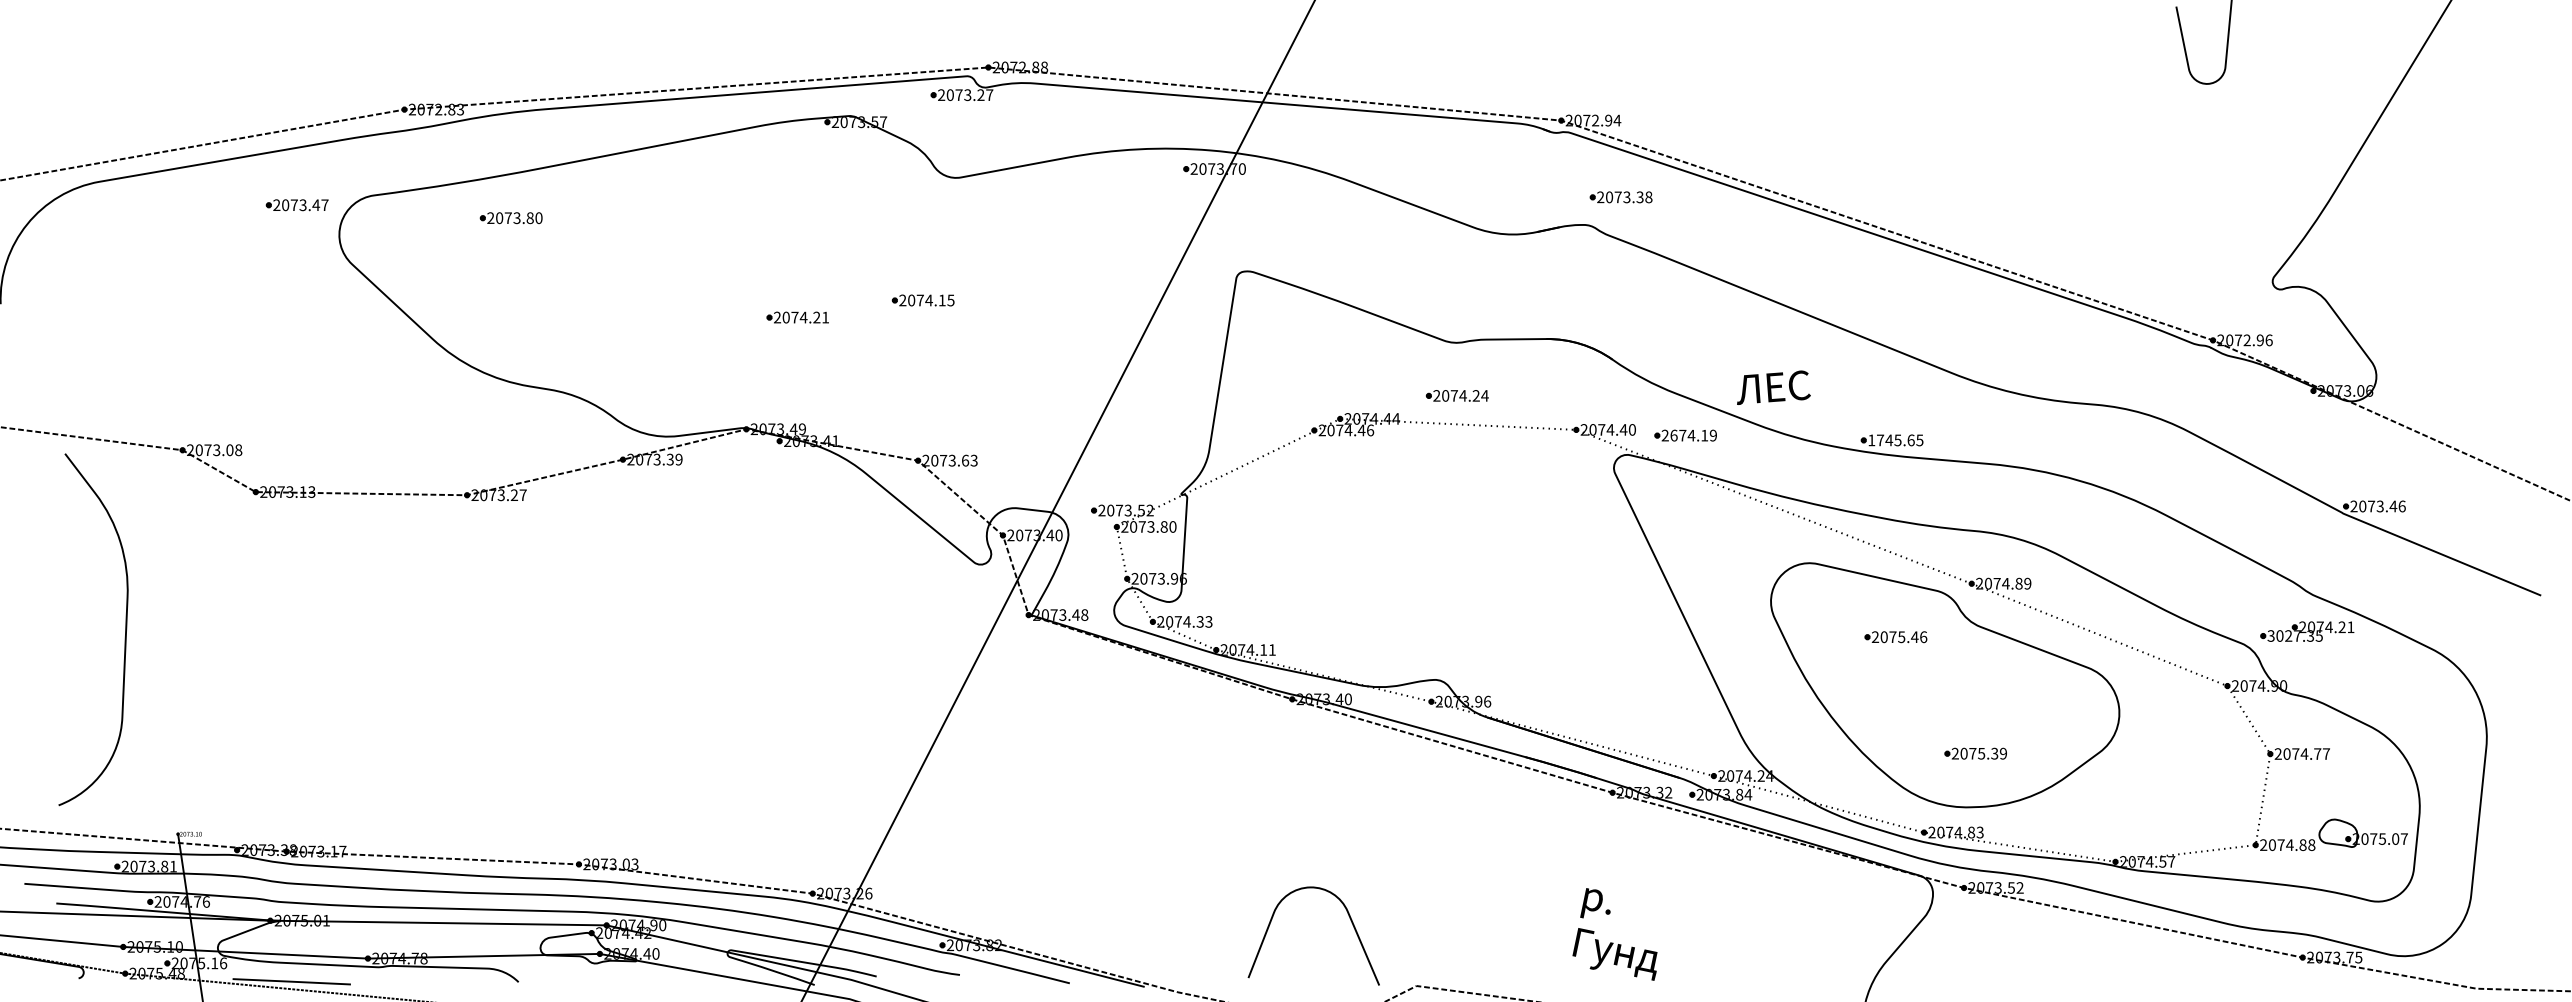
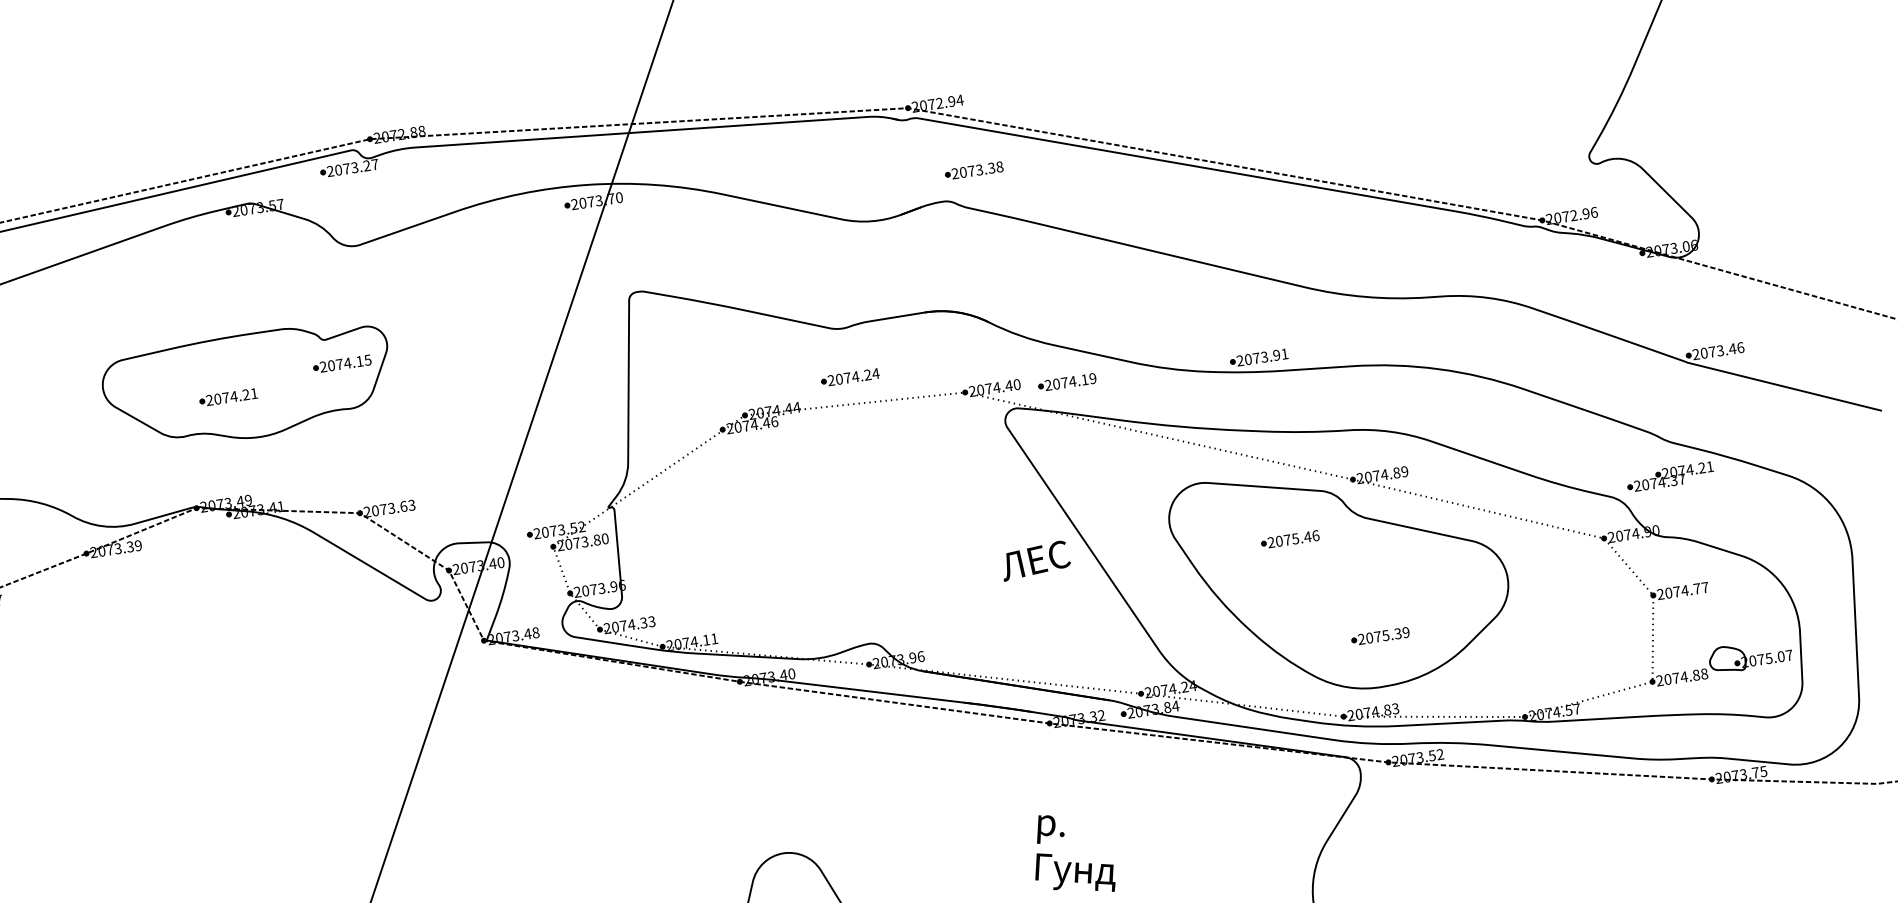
part: (819, 309) -> (247, 386), added
text: (1773, 387) -> (1035, 560), moved
text: (1673, 435) -> (1055, 384), 2674.19 -> 2074.19
text: (1895, 440) -> (1262, 357), 1745.65 -> 2073.91
text: (2294, 635) -> (1659, 482), 3027.35 -> 2074.37

